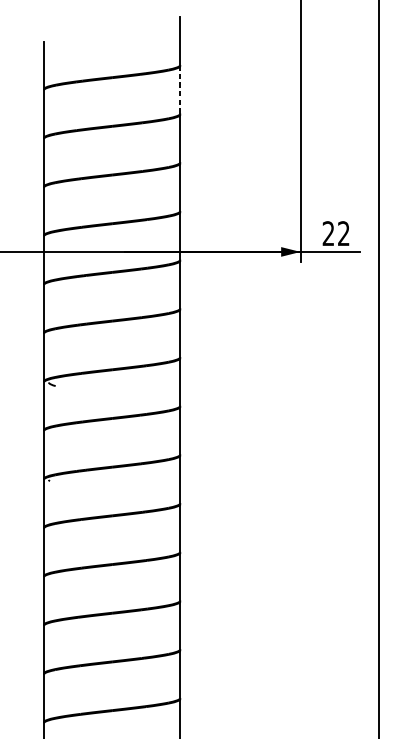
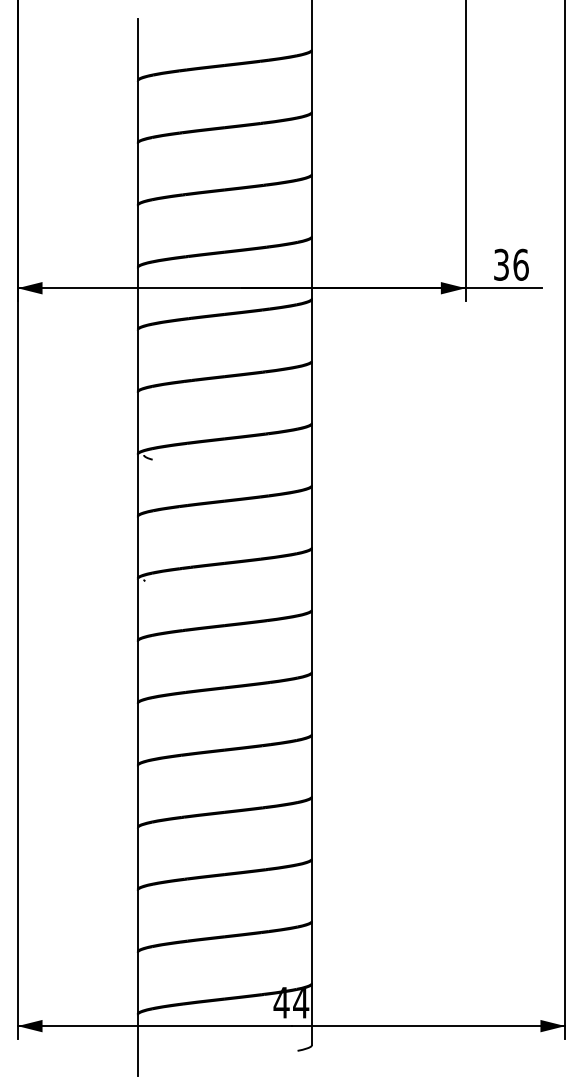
line: (180, 89) -> (312, 80), dashed -> solid
text: (336, 233) -> (511, 264), 22 -> 36

